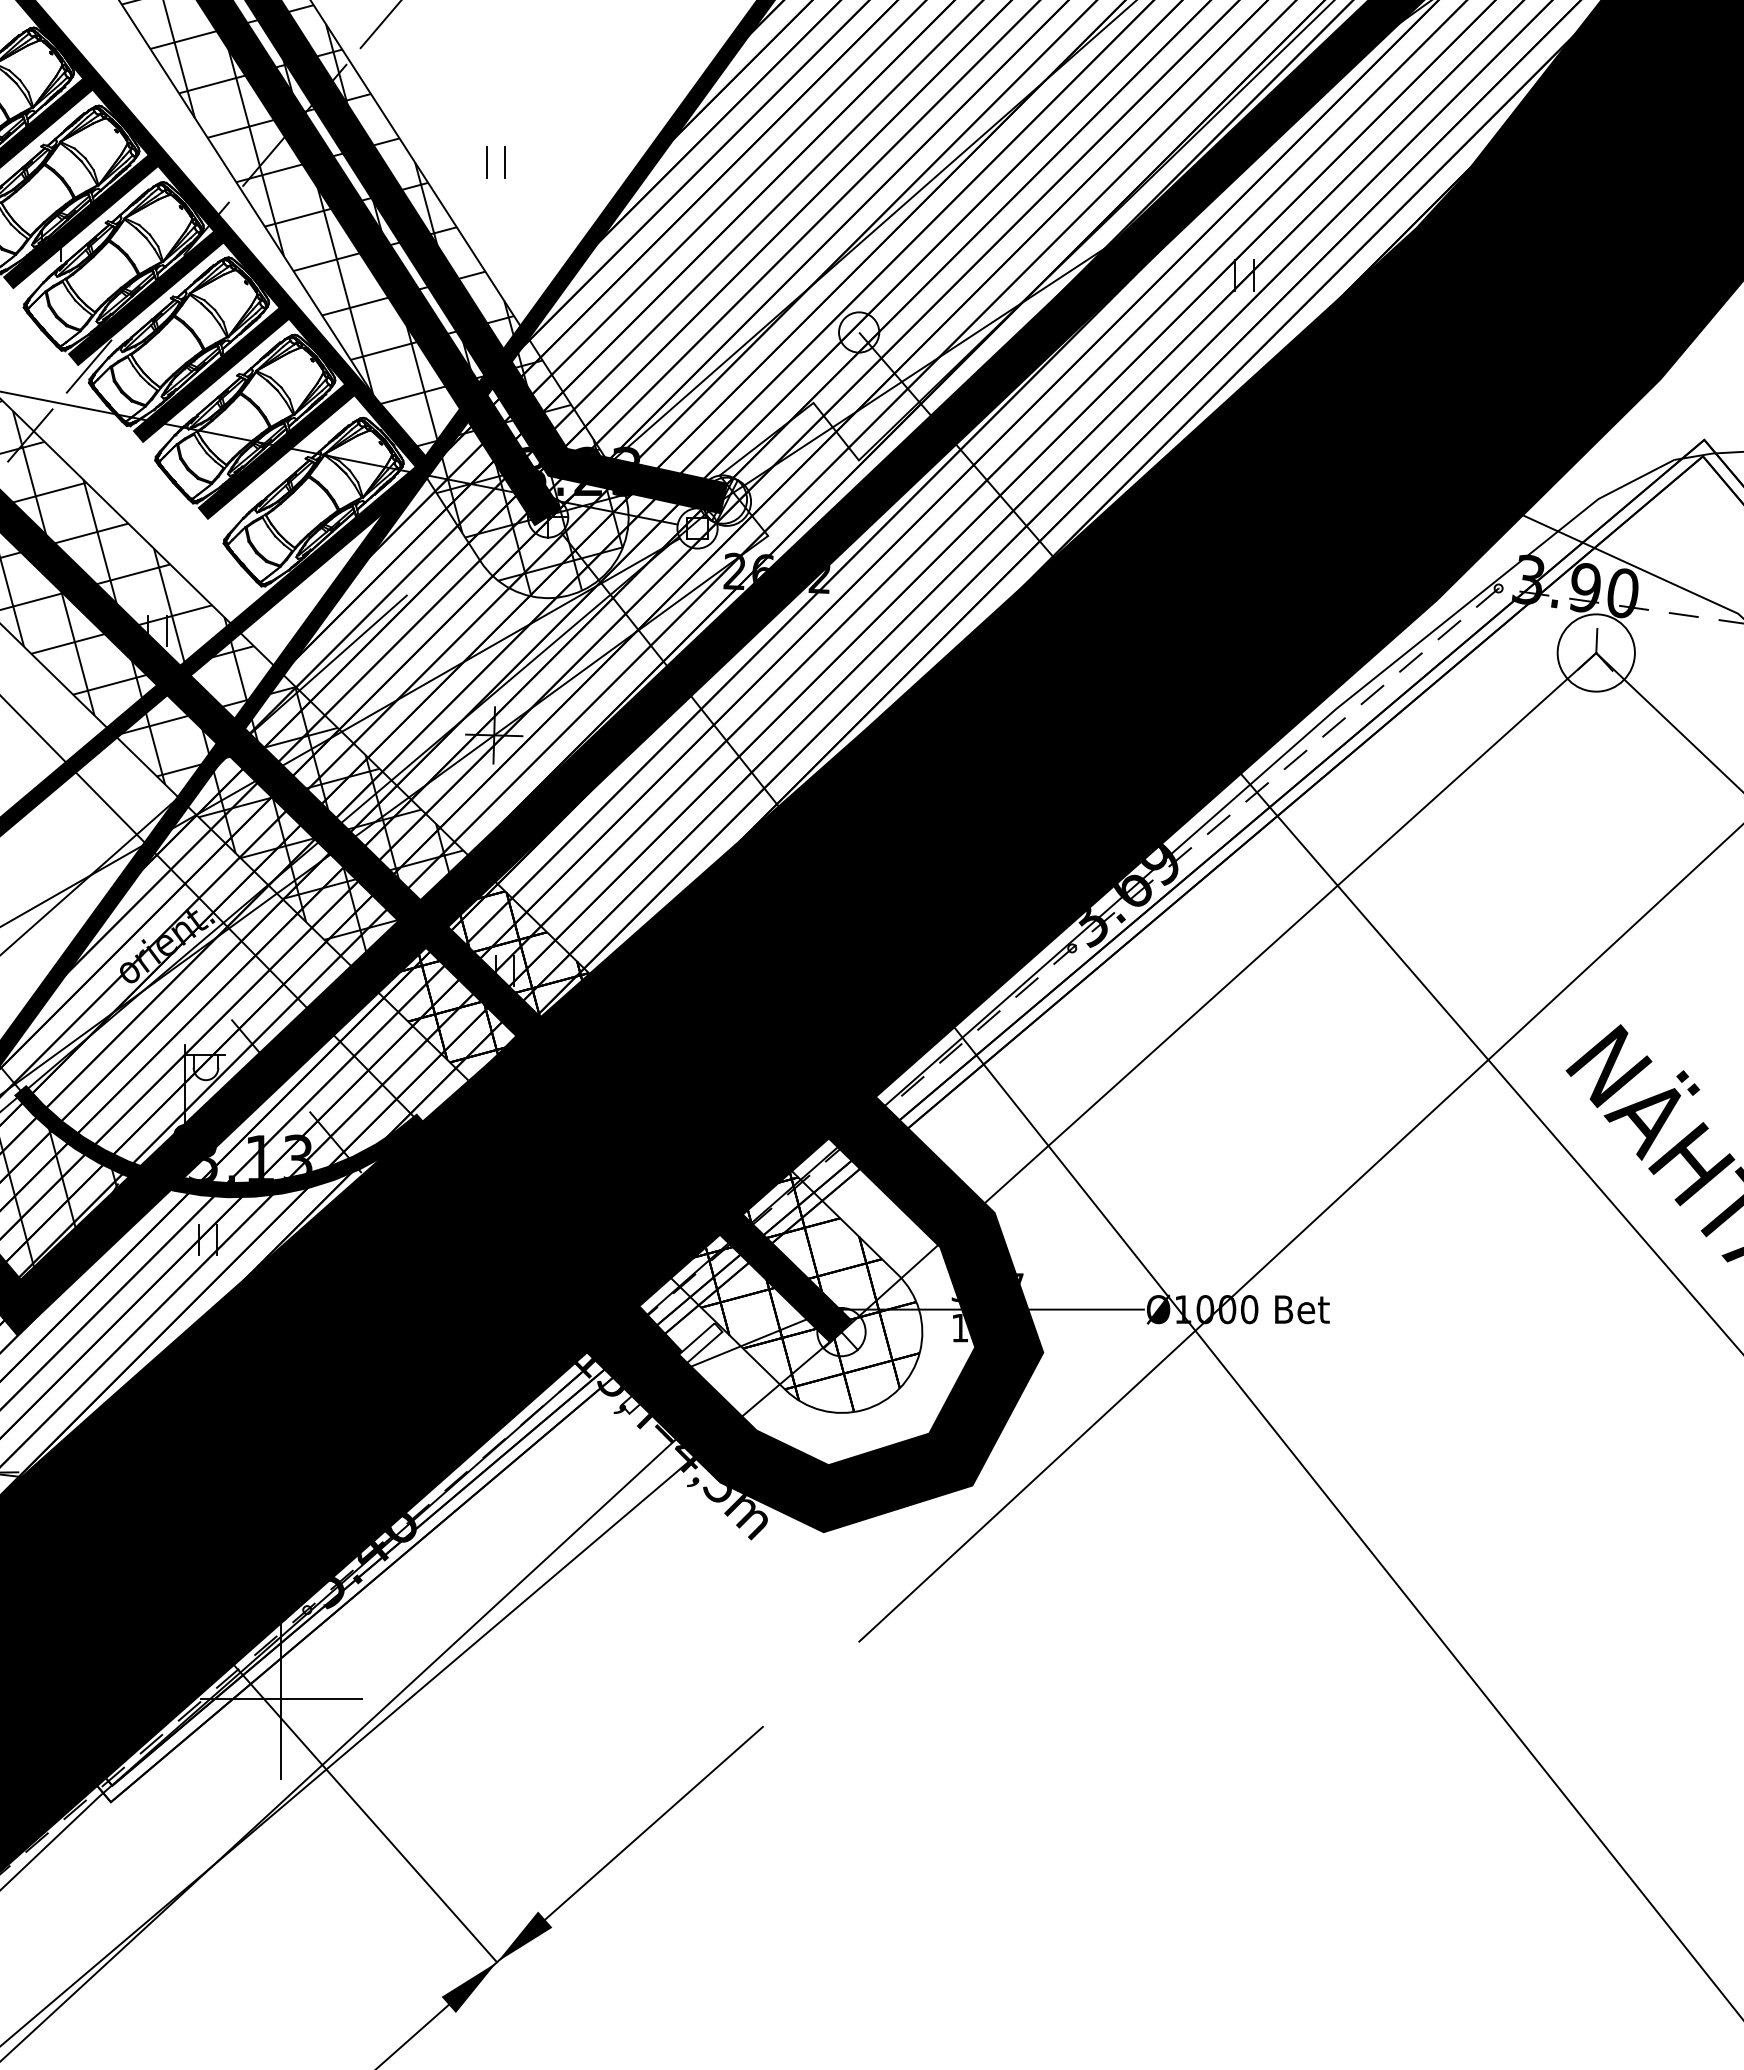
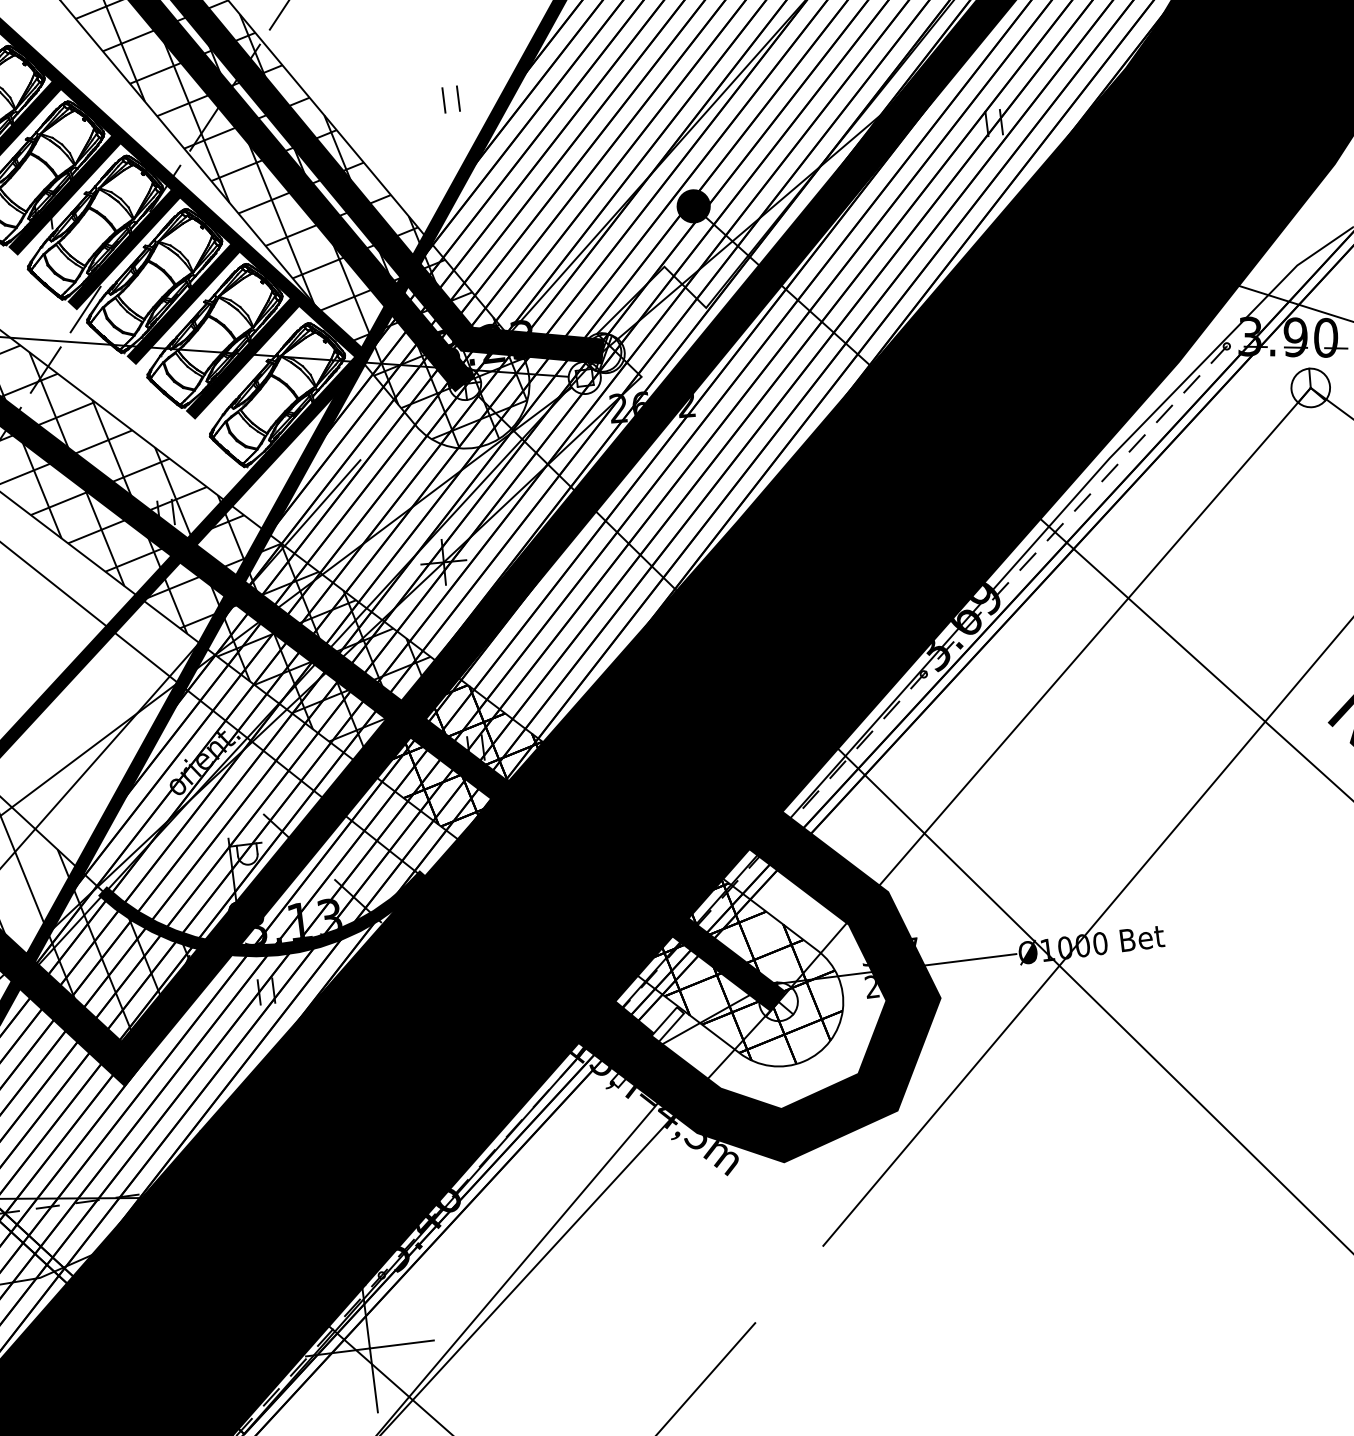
part: (487, 162) -> (444, 100), moved
fill: (859, 332) -> (694, 206), added
circle: (1596, 652) -> (1310, 387), size x0.62
text: (959, 1327) -> (871, 986), 1.33 -> 2.17

